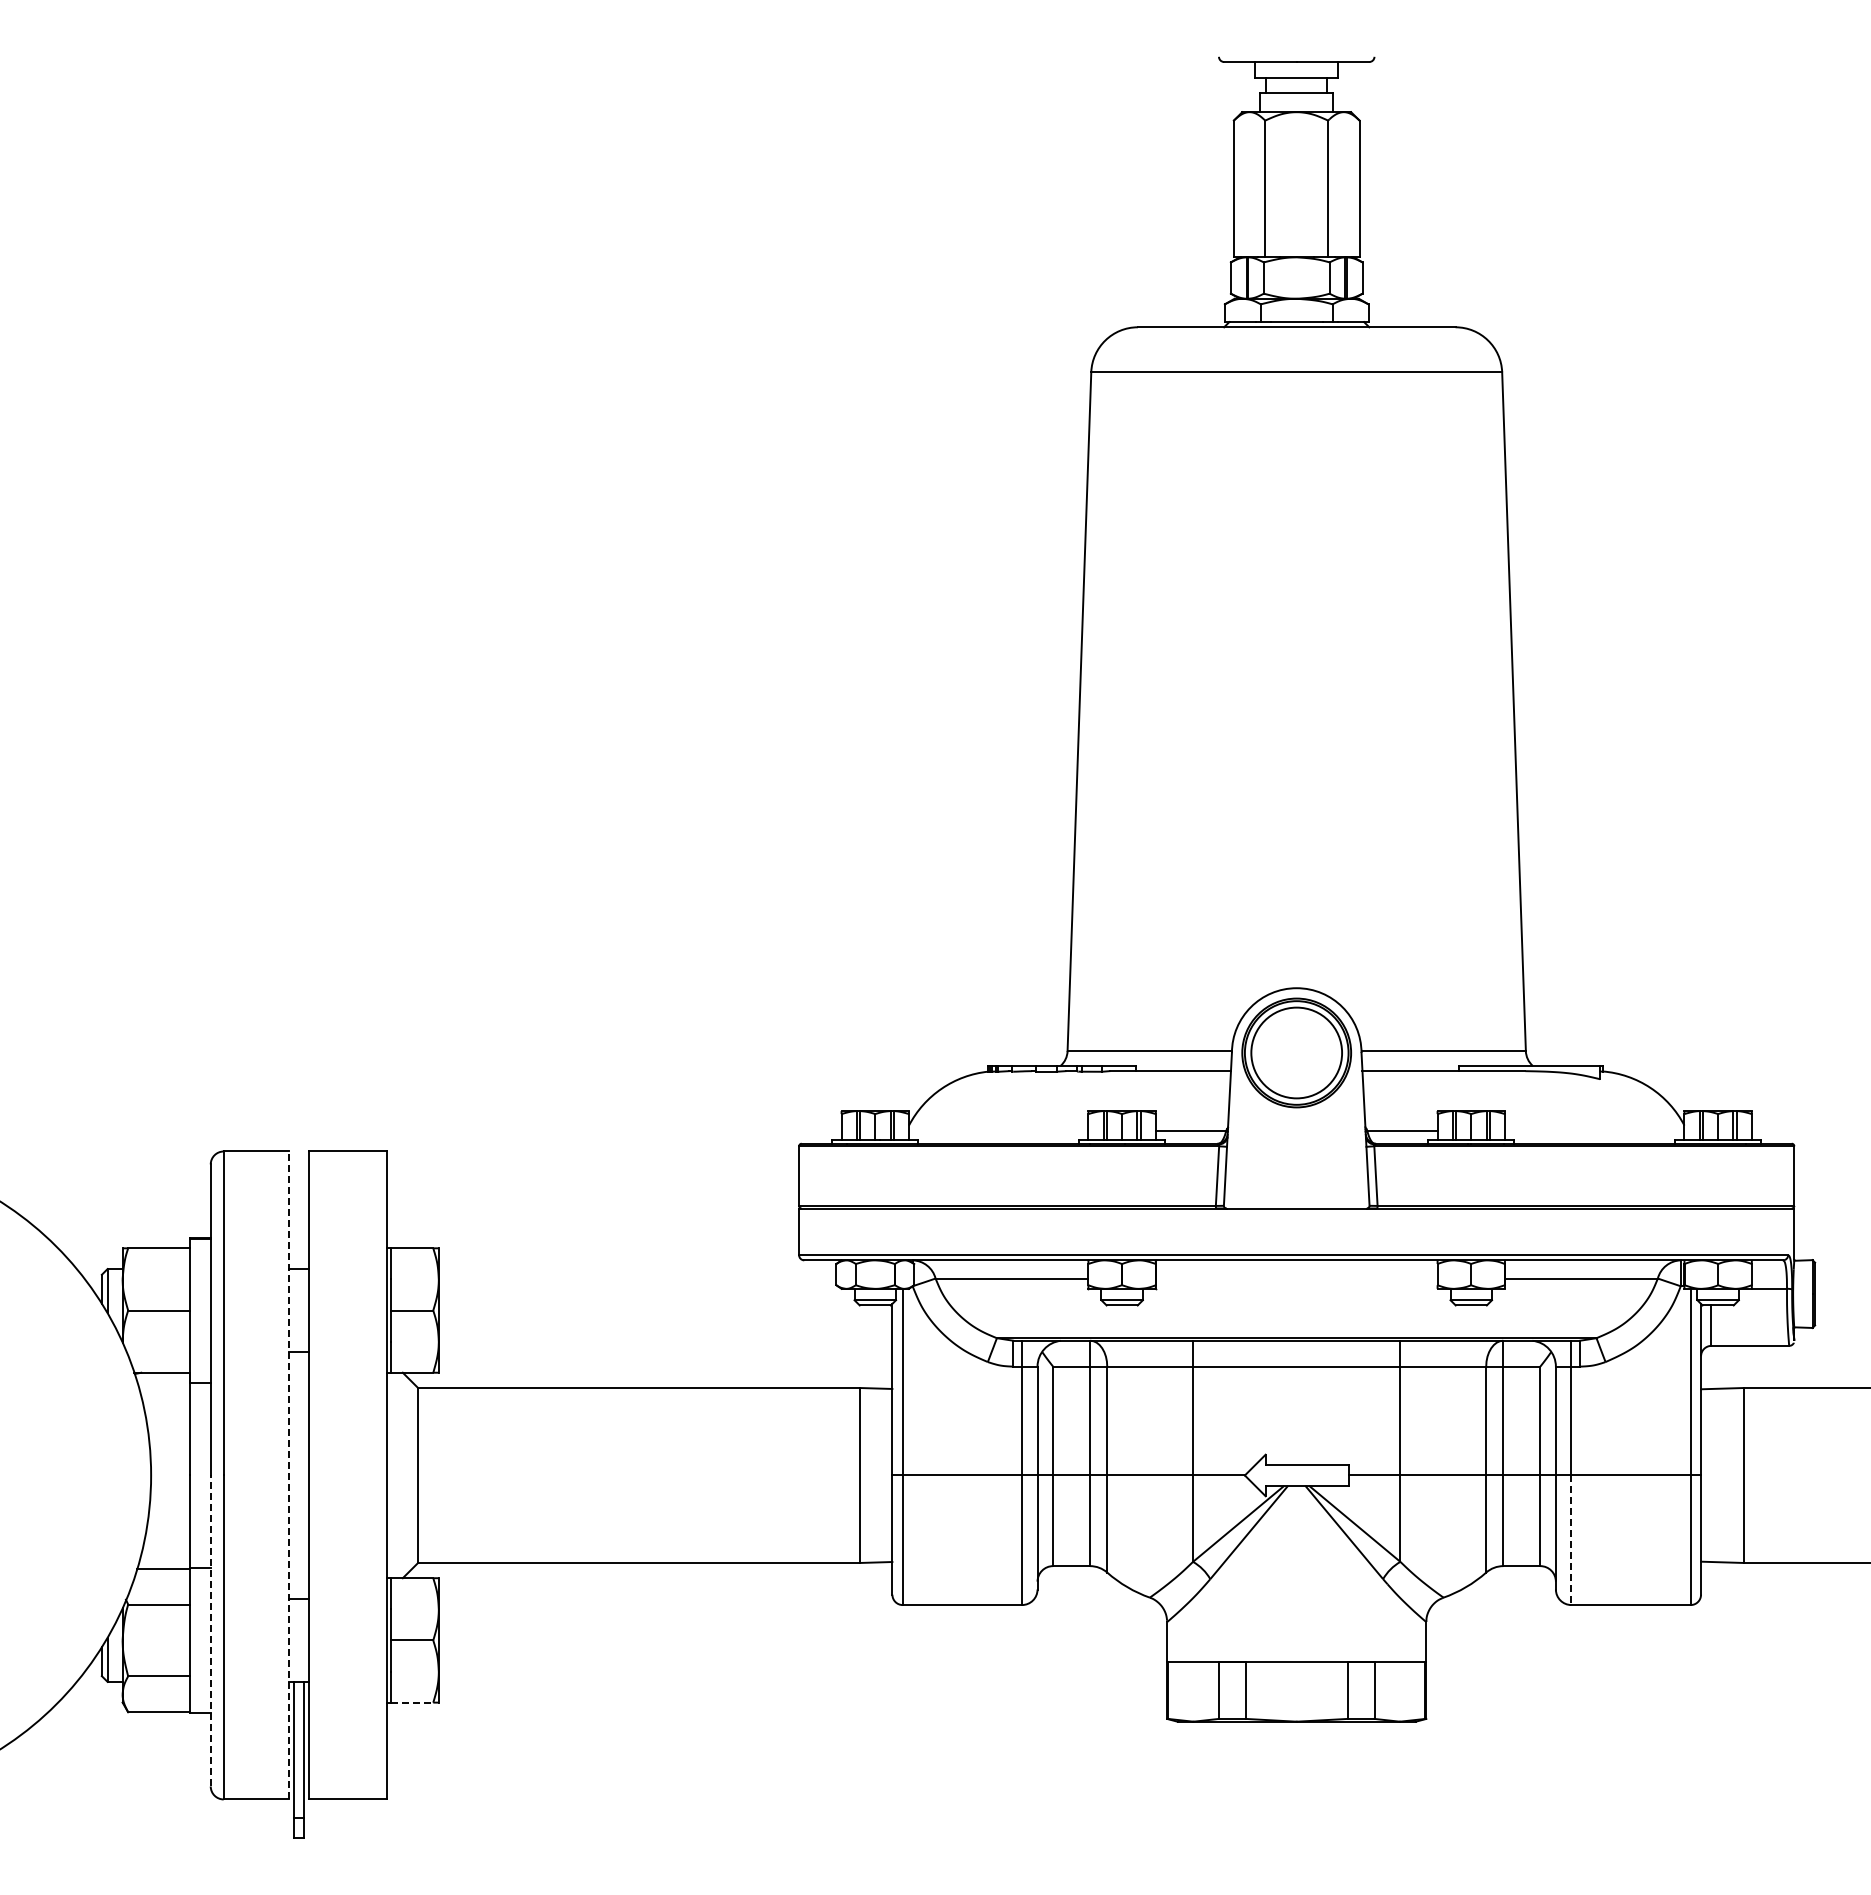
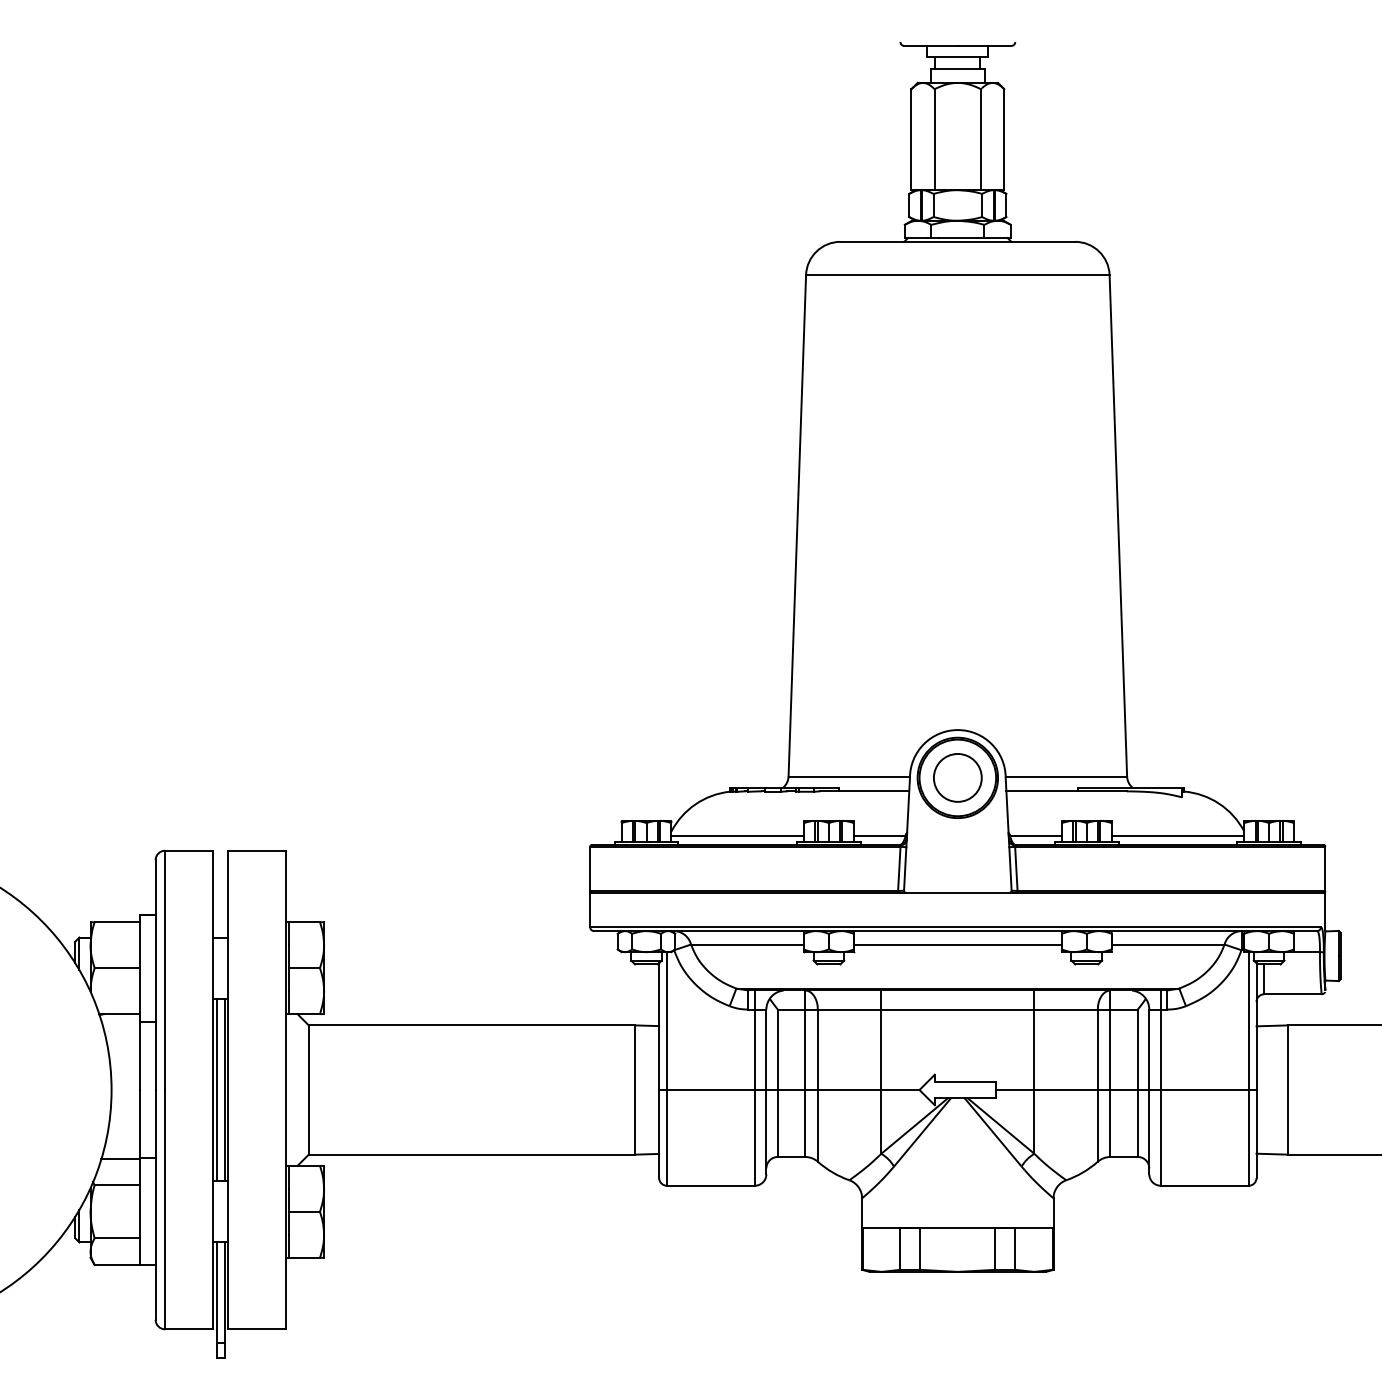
circle: (1296, 1052) -> (957, 777), size x0.71
line: (998, 1131) -> (737, 835), added
line: (1594, 1131) -> (1177, 835), added
line: (1296, 1278) -> (957, 944), added
line: (288, 1475) -> (213, 1090), dashed -> solid
line: (293, 1475) -> (216, 1090), added
line: (304, 1475) -> (224, 1090), added
line: (1571, 1540) -> (1160, 1138), dashed -> solid
line: (210, 1630) -> (155, 1204), dashed -> solid
line: (412, 1702) -> (304, 1257), dashed -> solid

